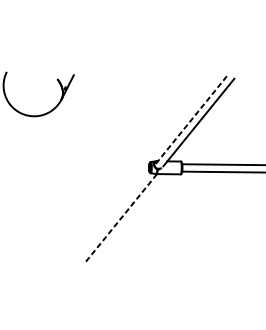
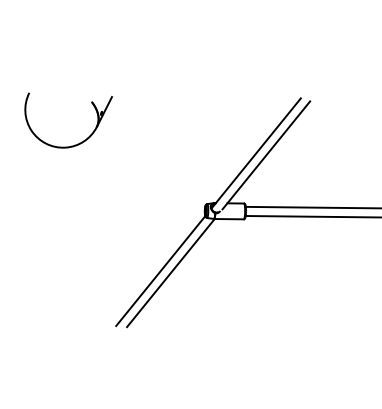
line: (190, 121) -> (256, 153), dashed -> solid
line: (113, 216) -> (160, 271), added
line: (121, 218) -> (170, 273), dashed -> solid

